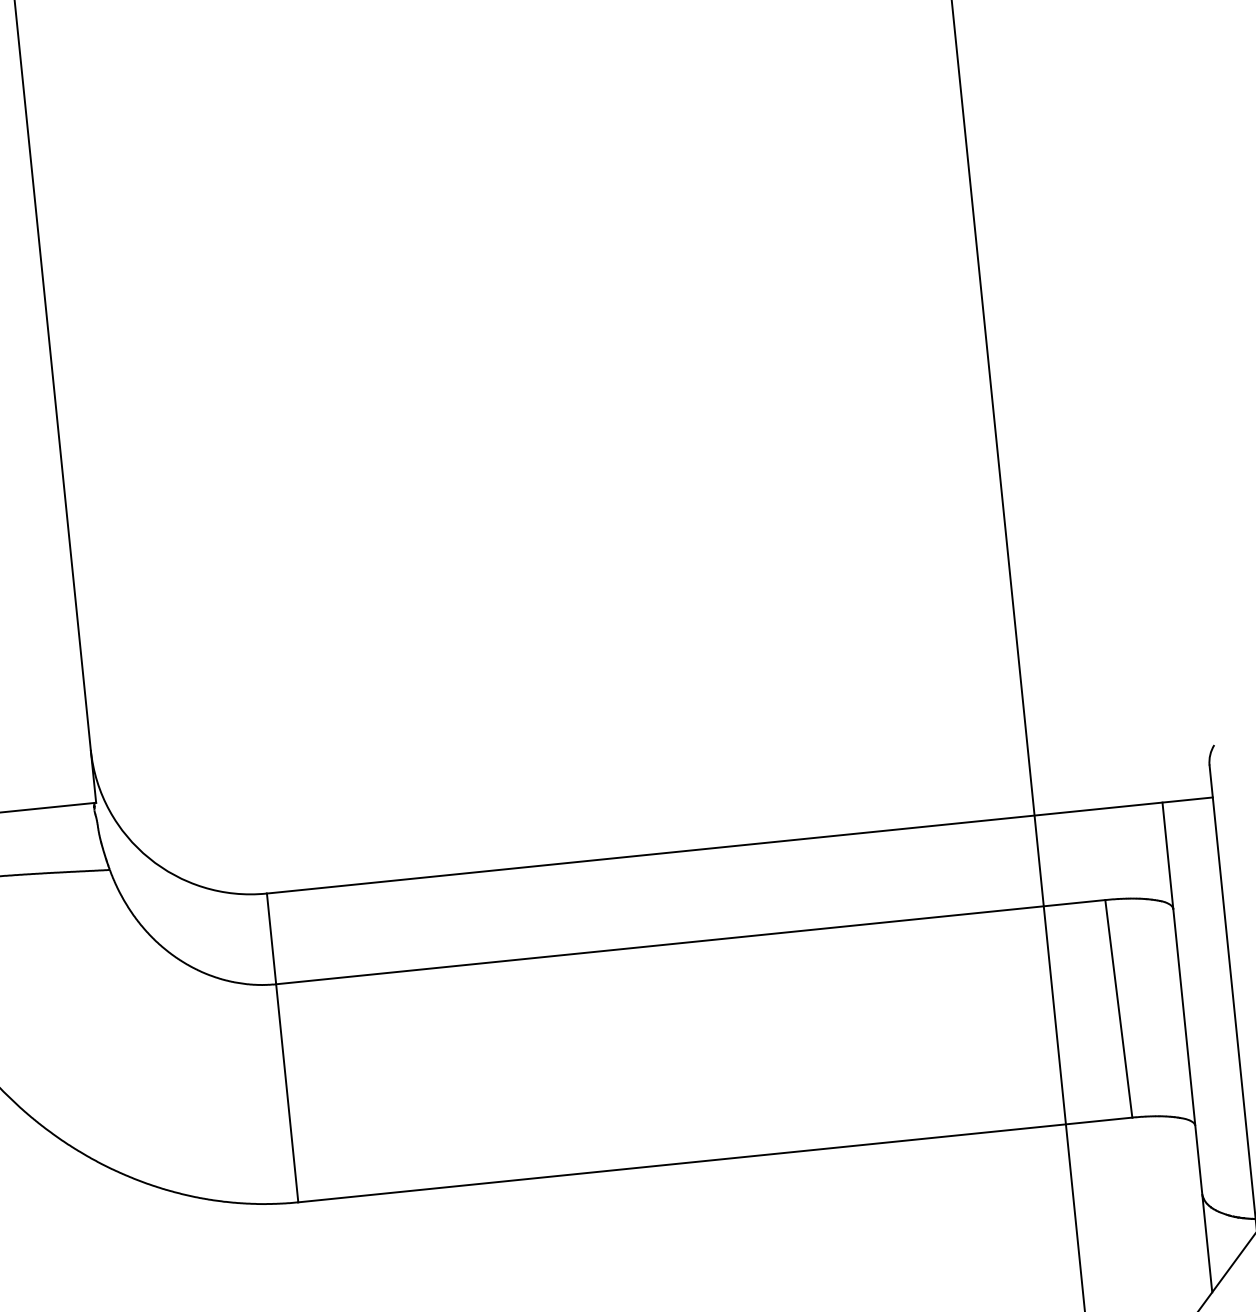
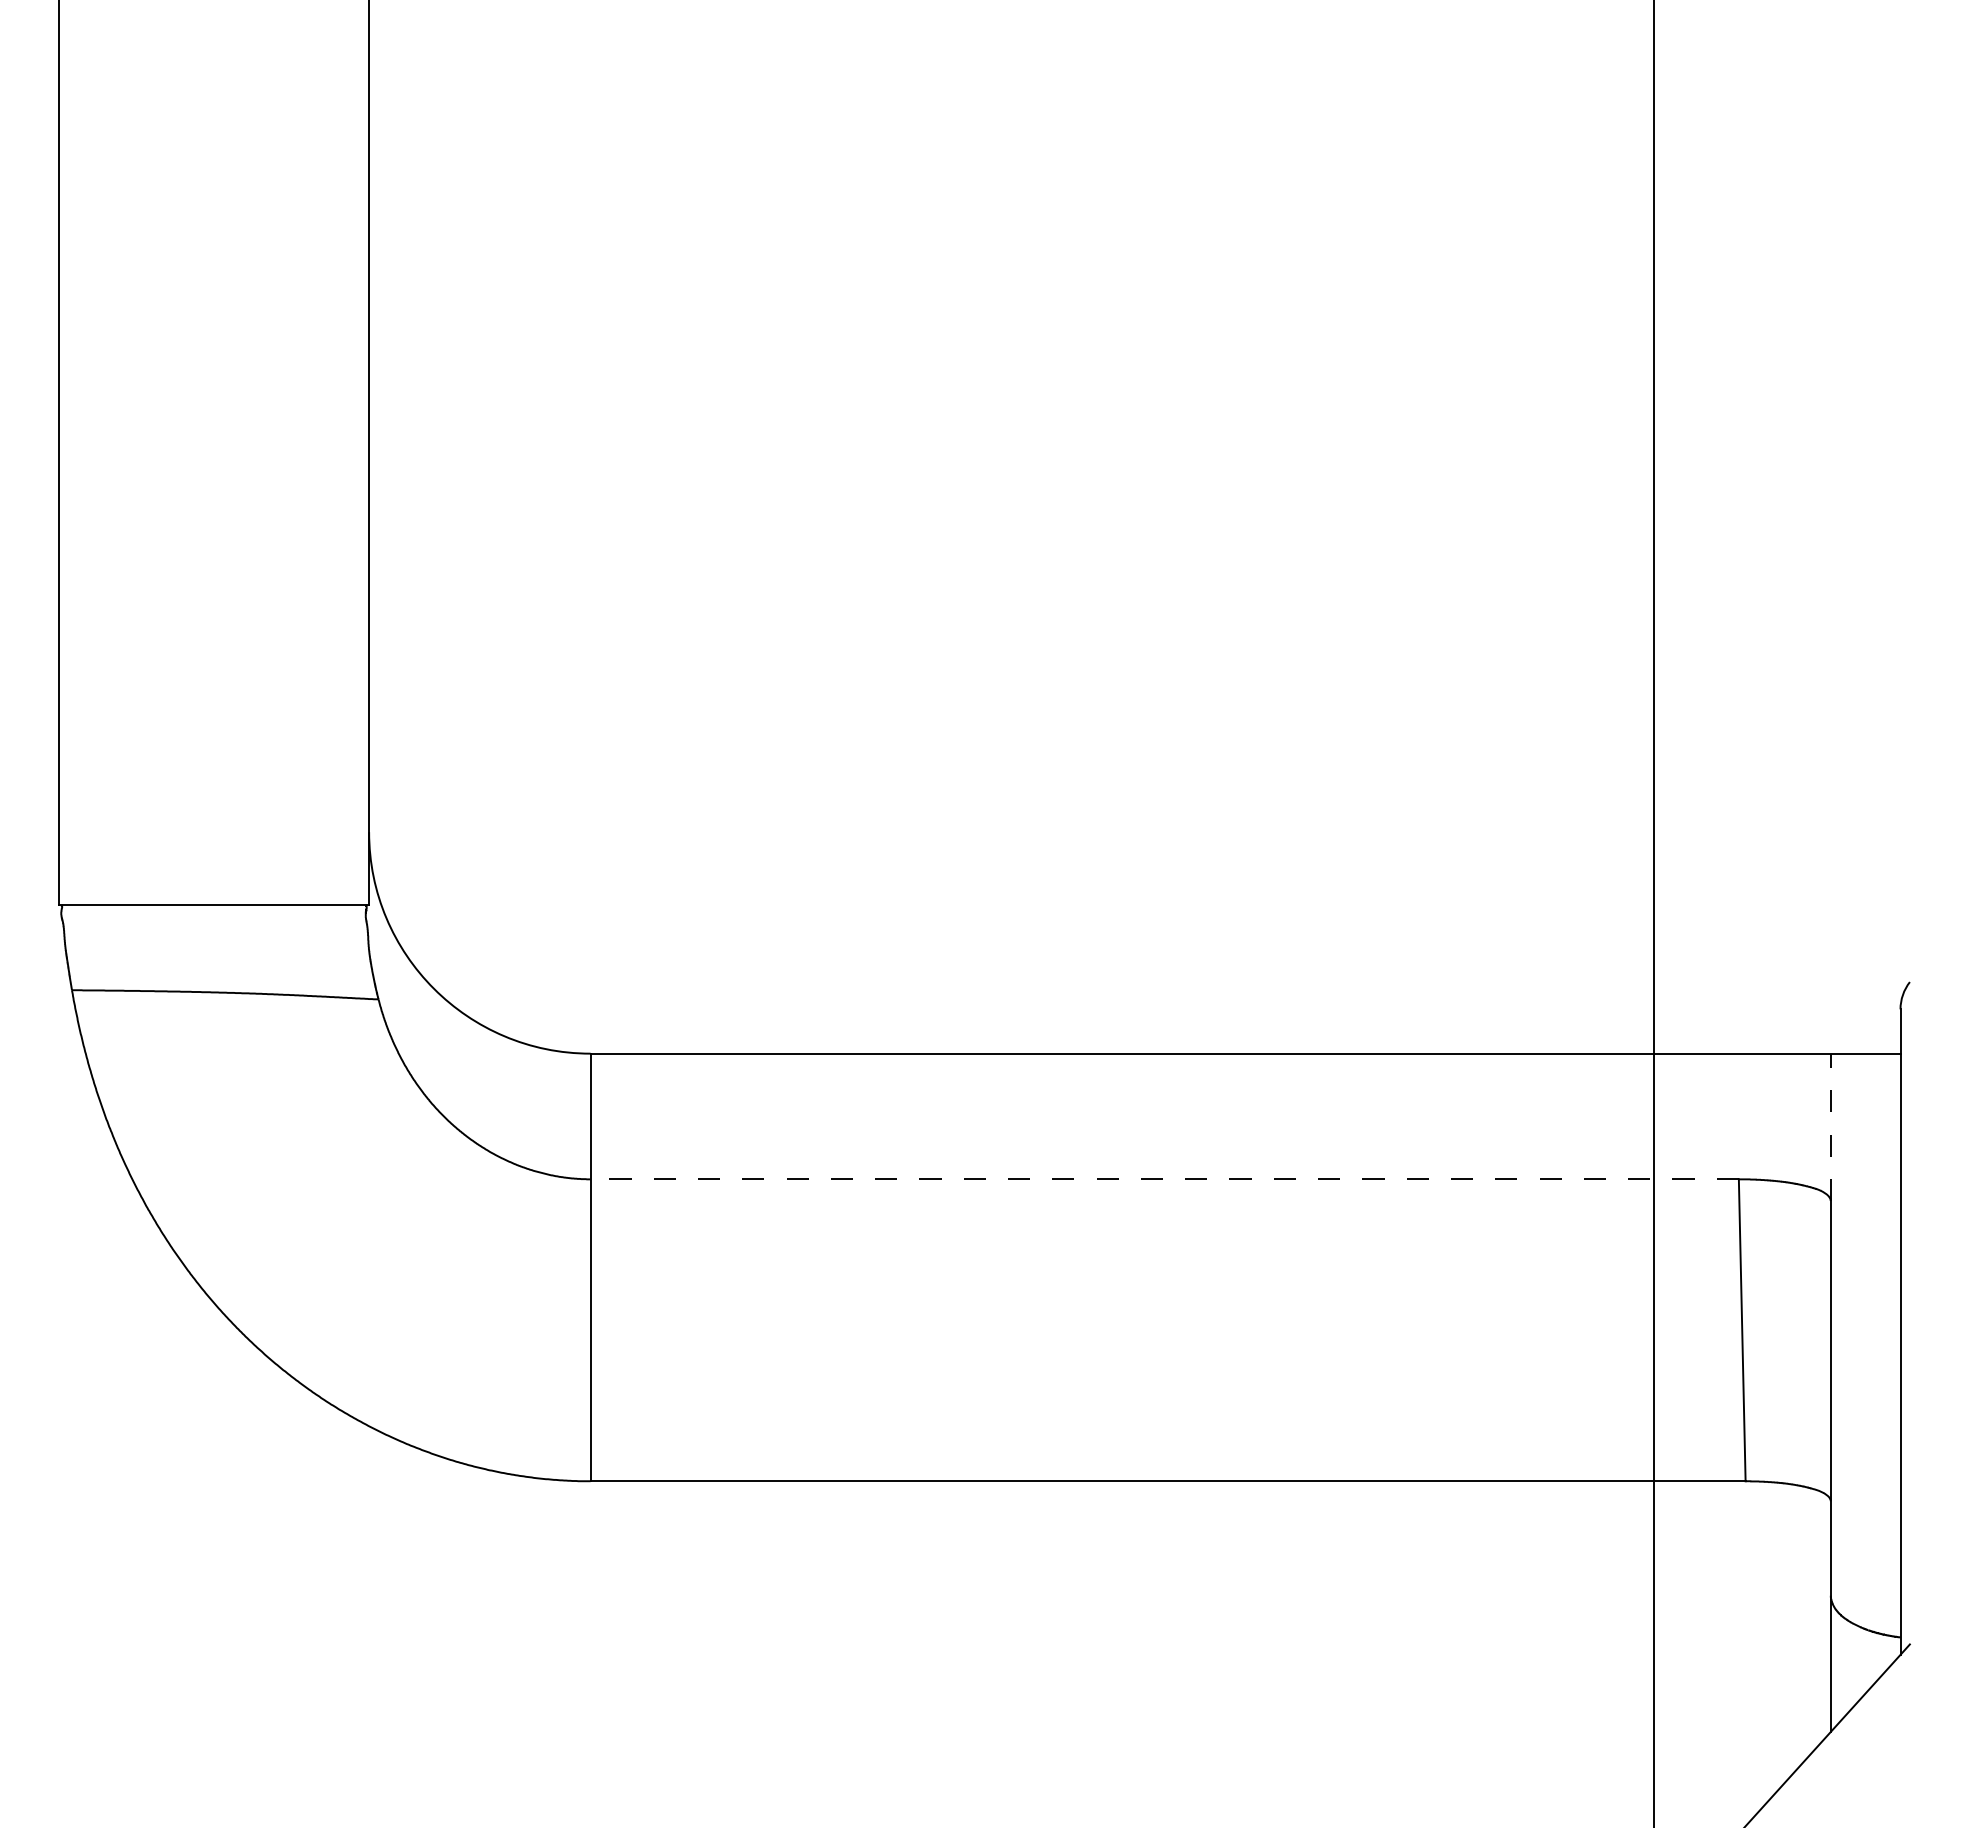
line: (1167, 855) -> (1830, 1127), solid -> dashed
line: (690, 942) -> (1164, 1179), solid -> dashed

